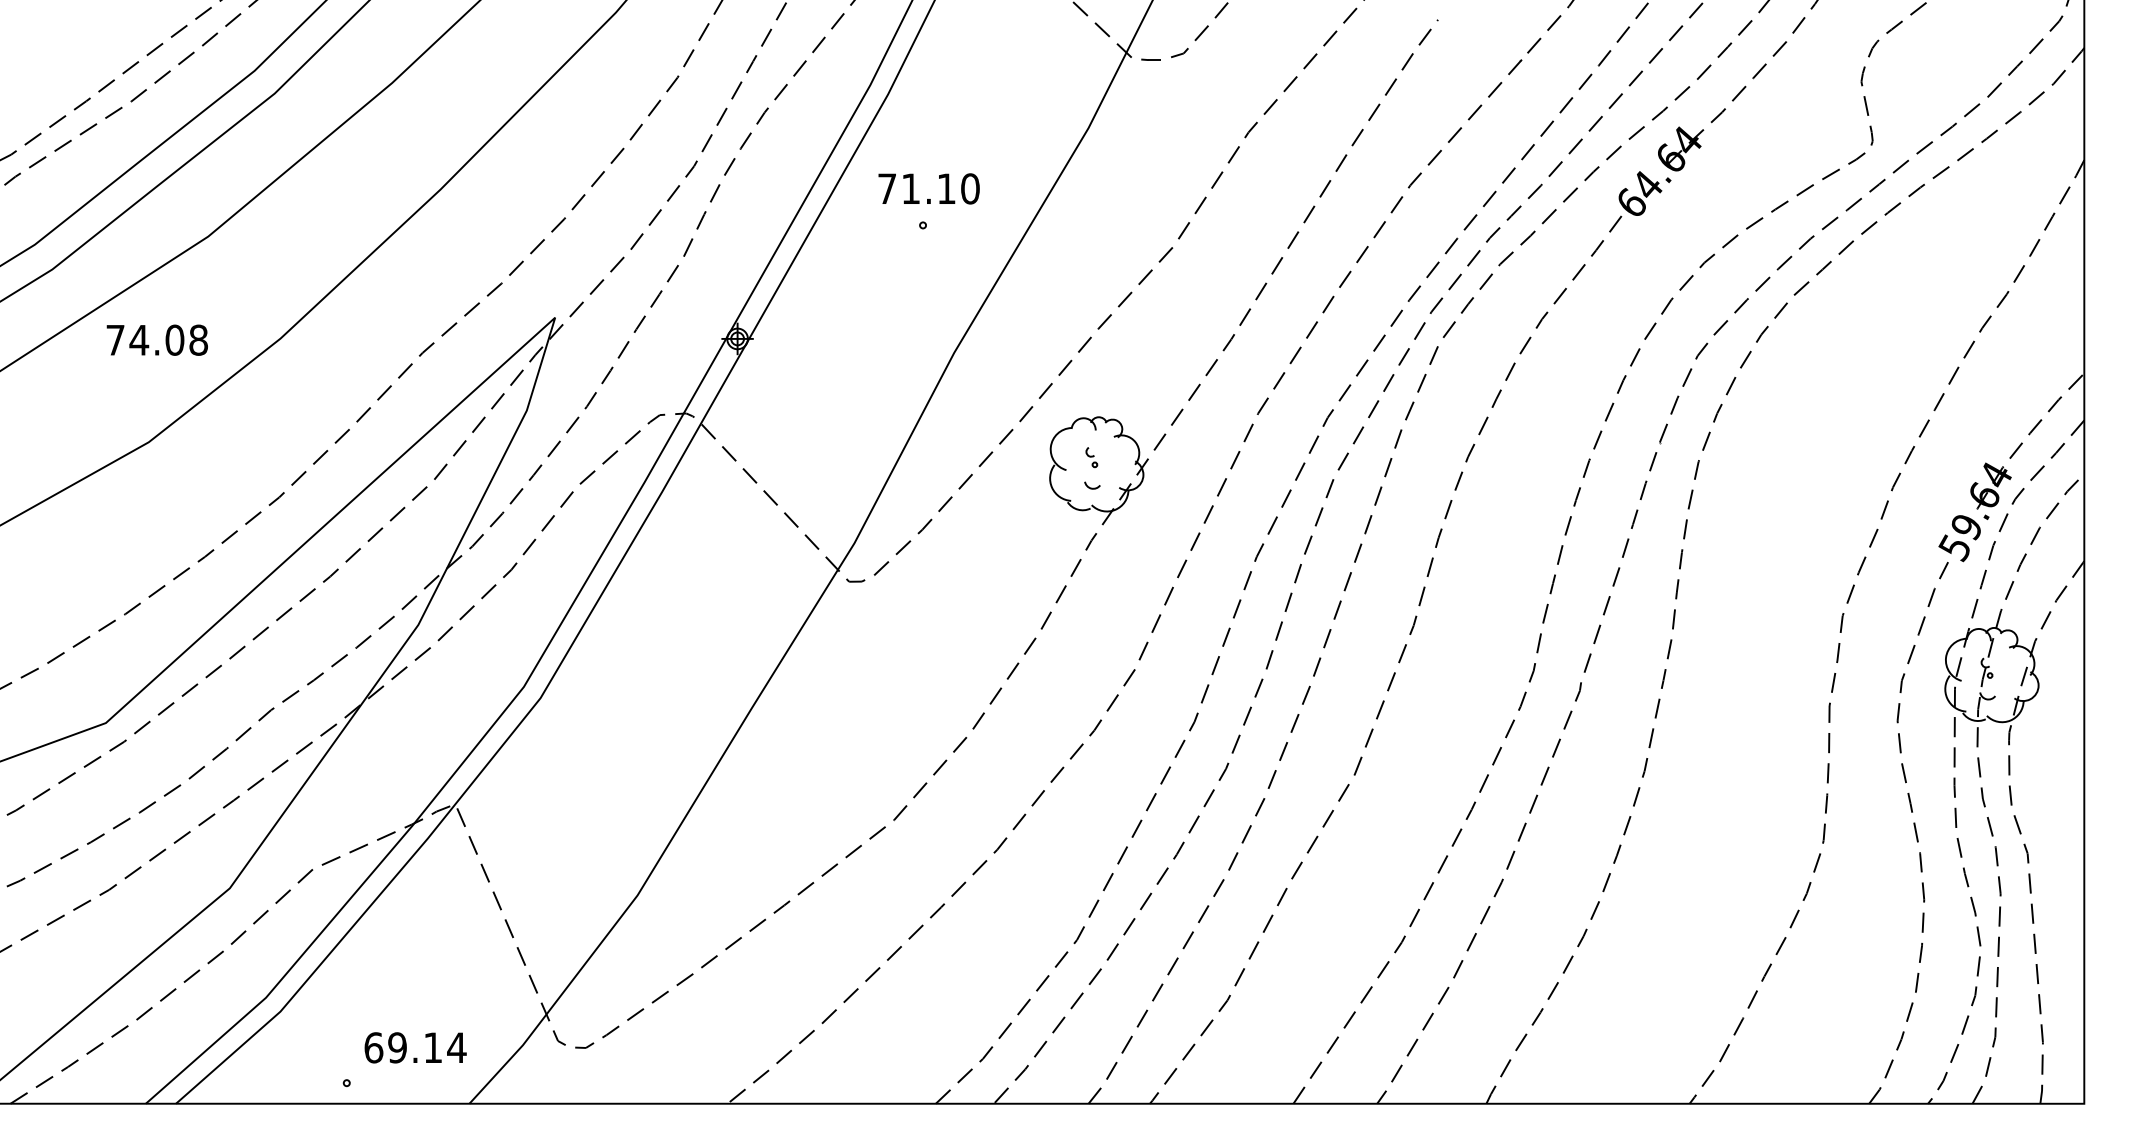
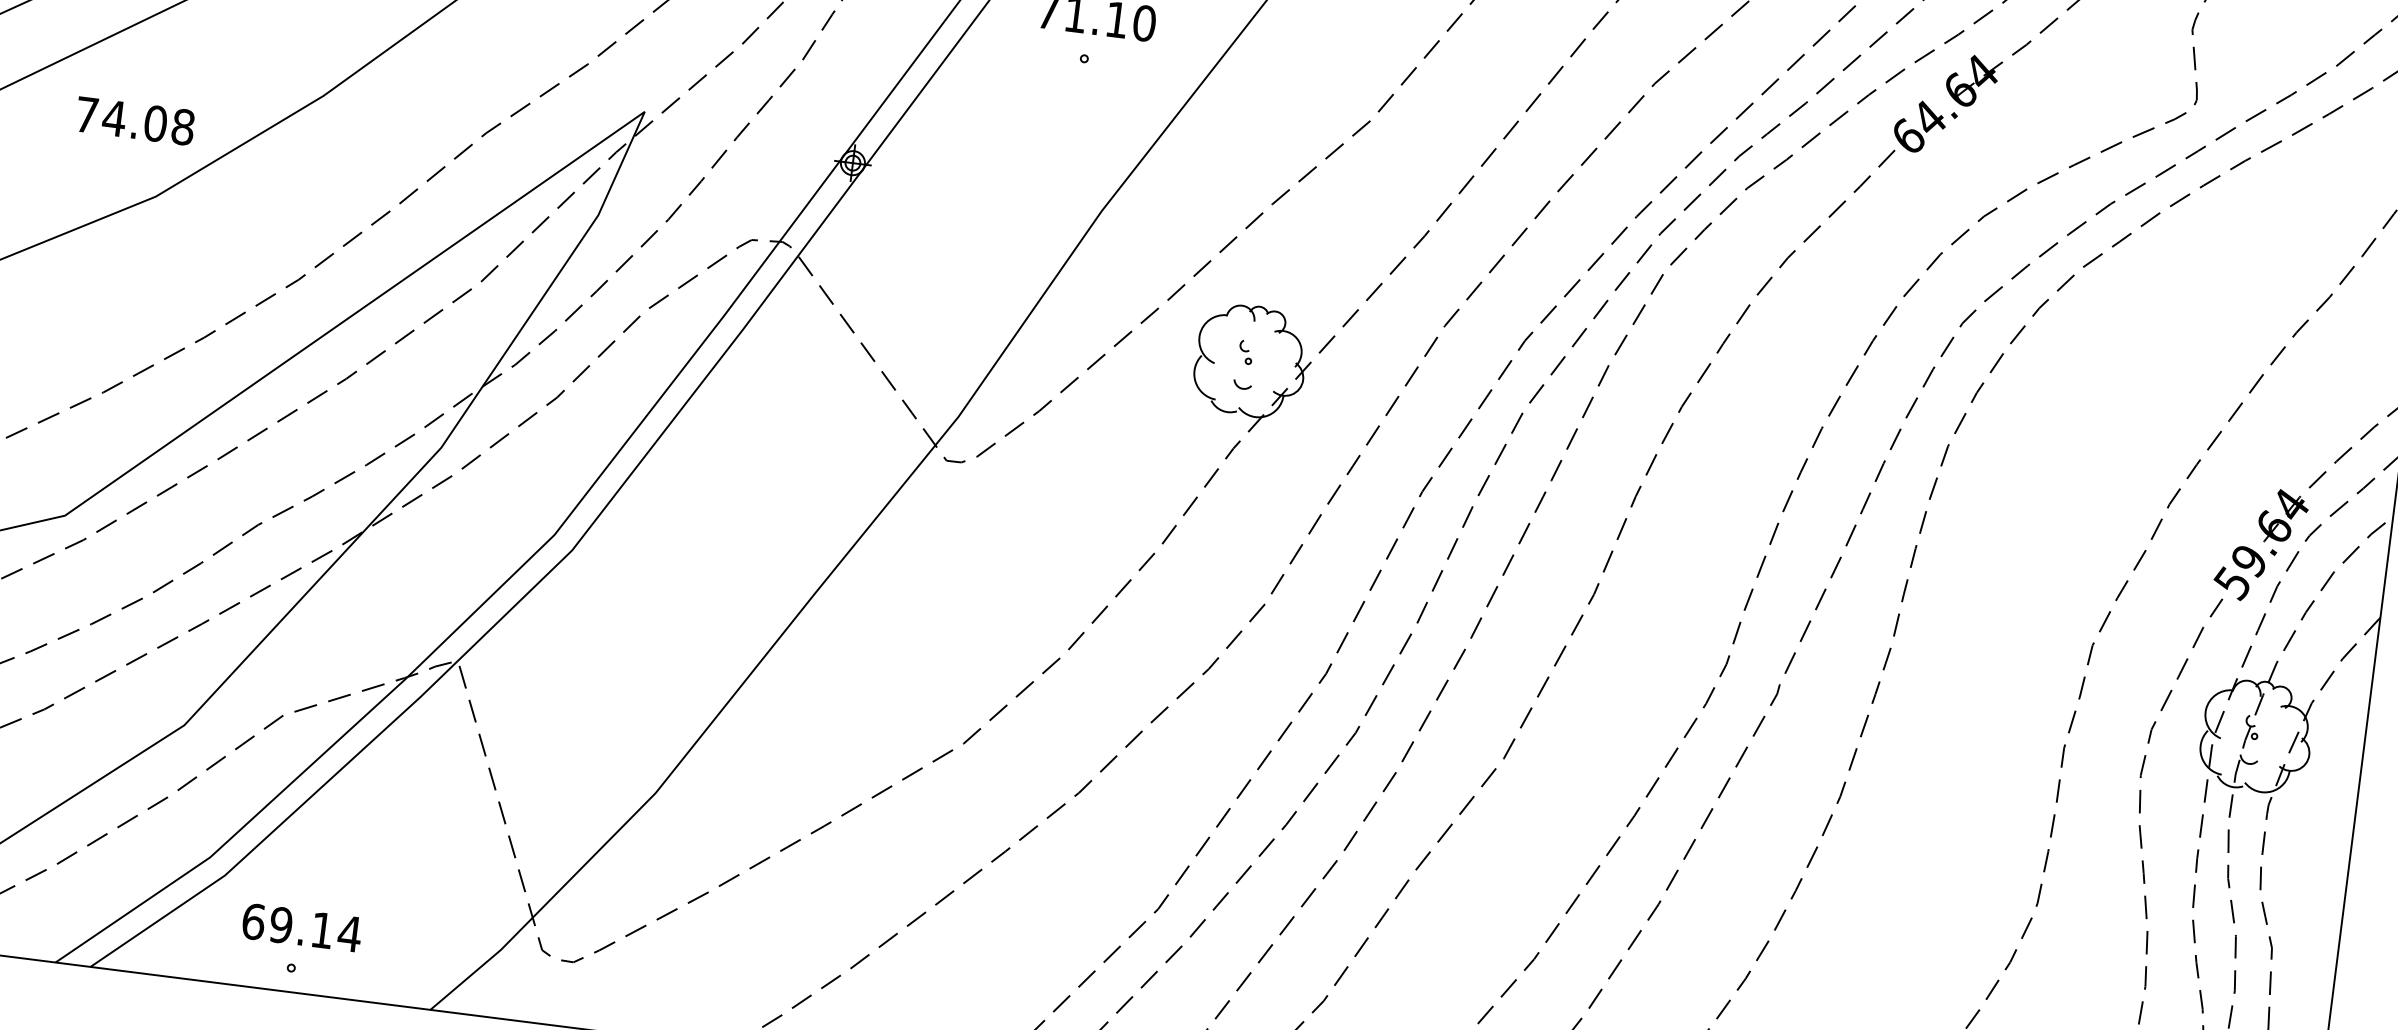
text: (156, 339) -> (134, 120), moved
text: (415, 1047) -> (301, 927), moved

